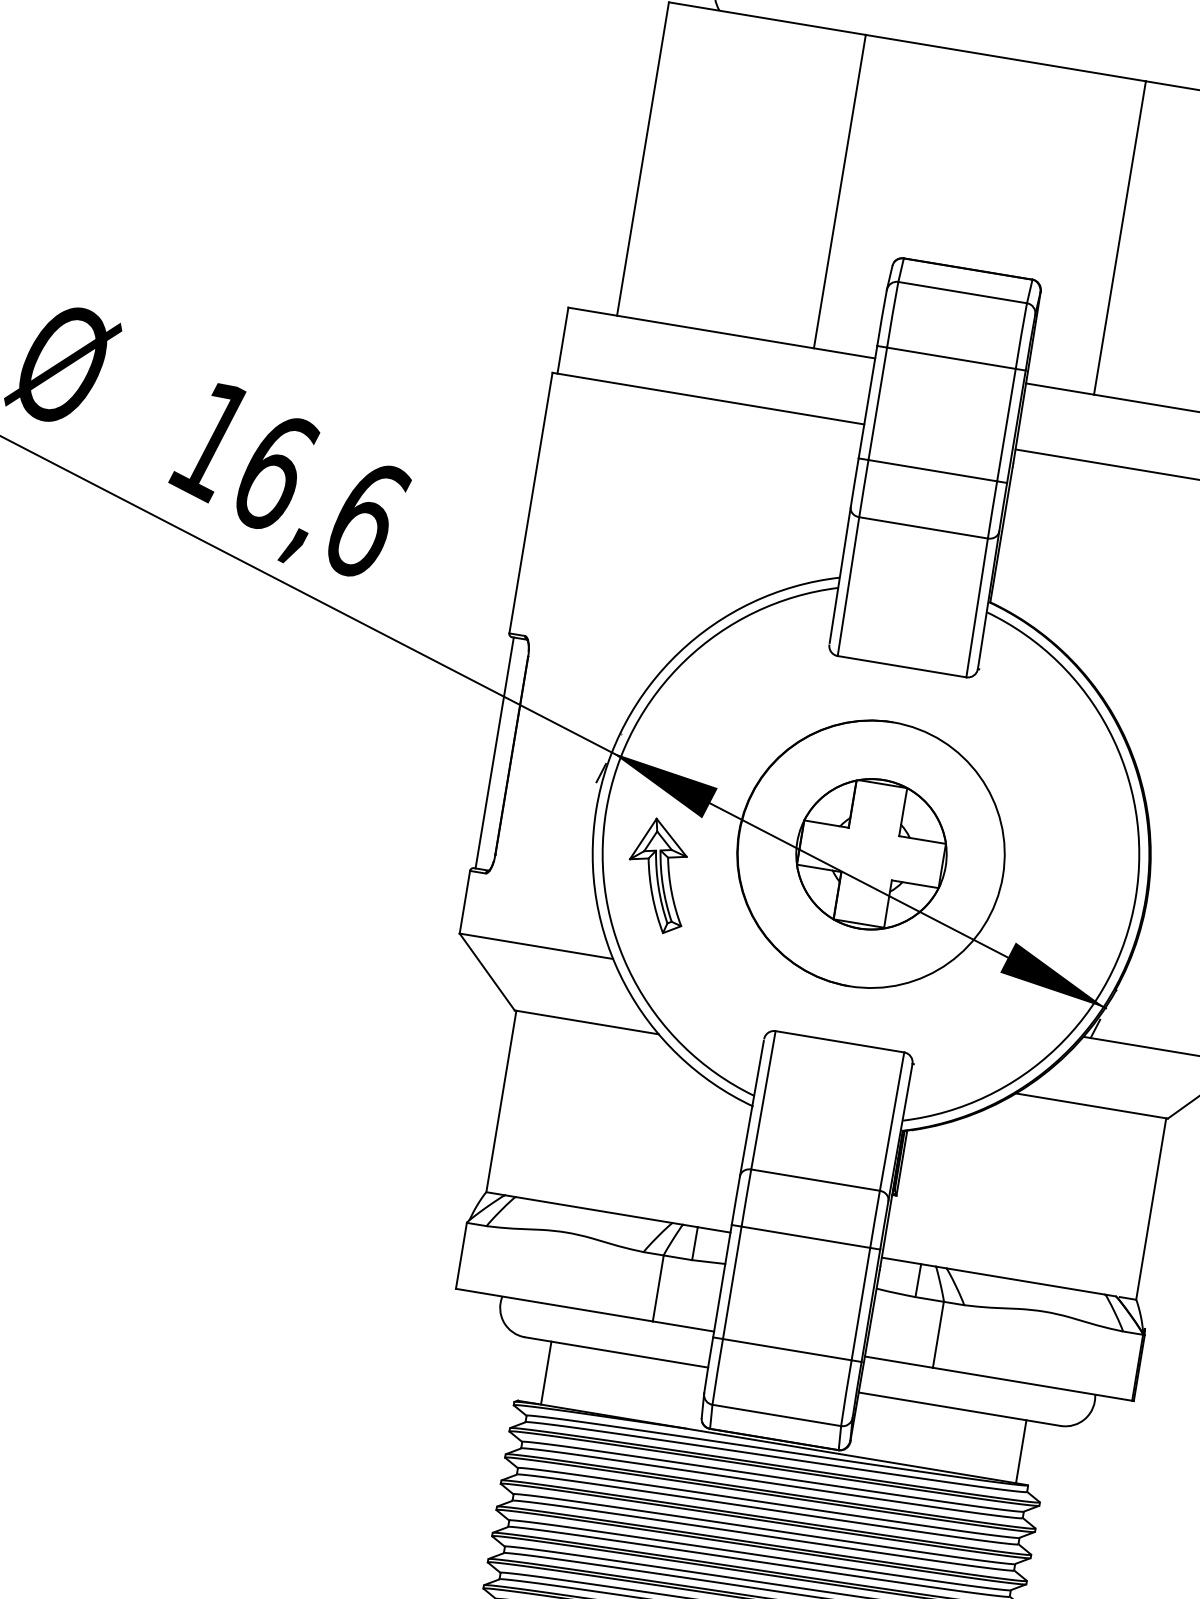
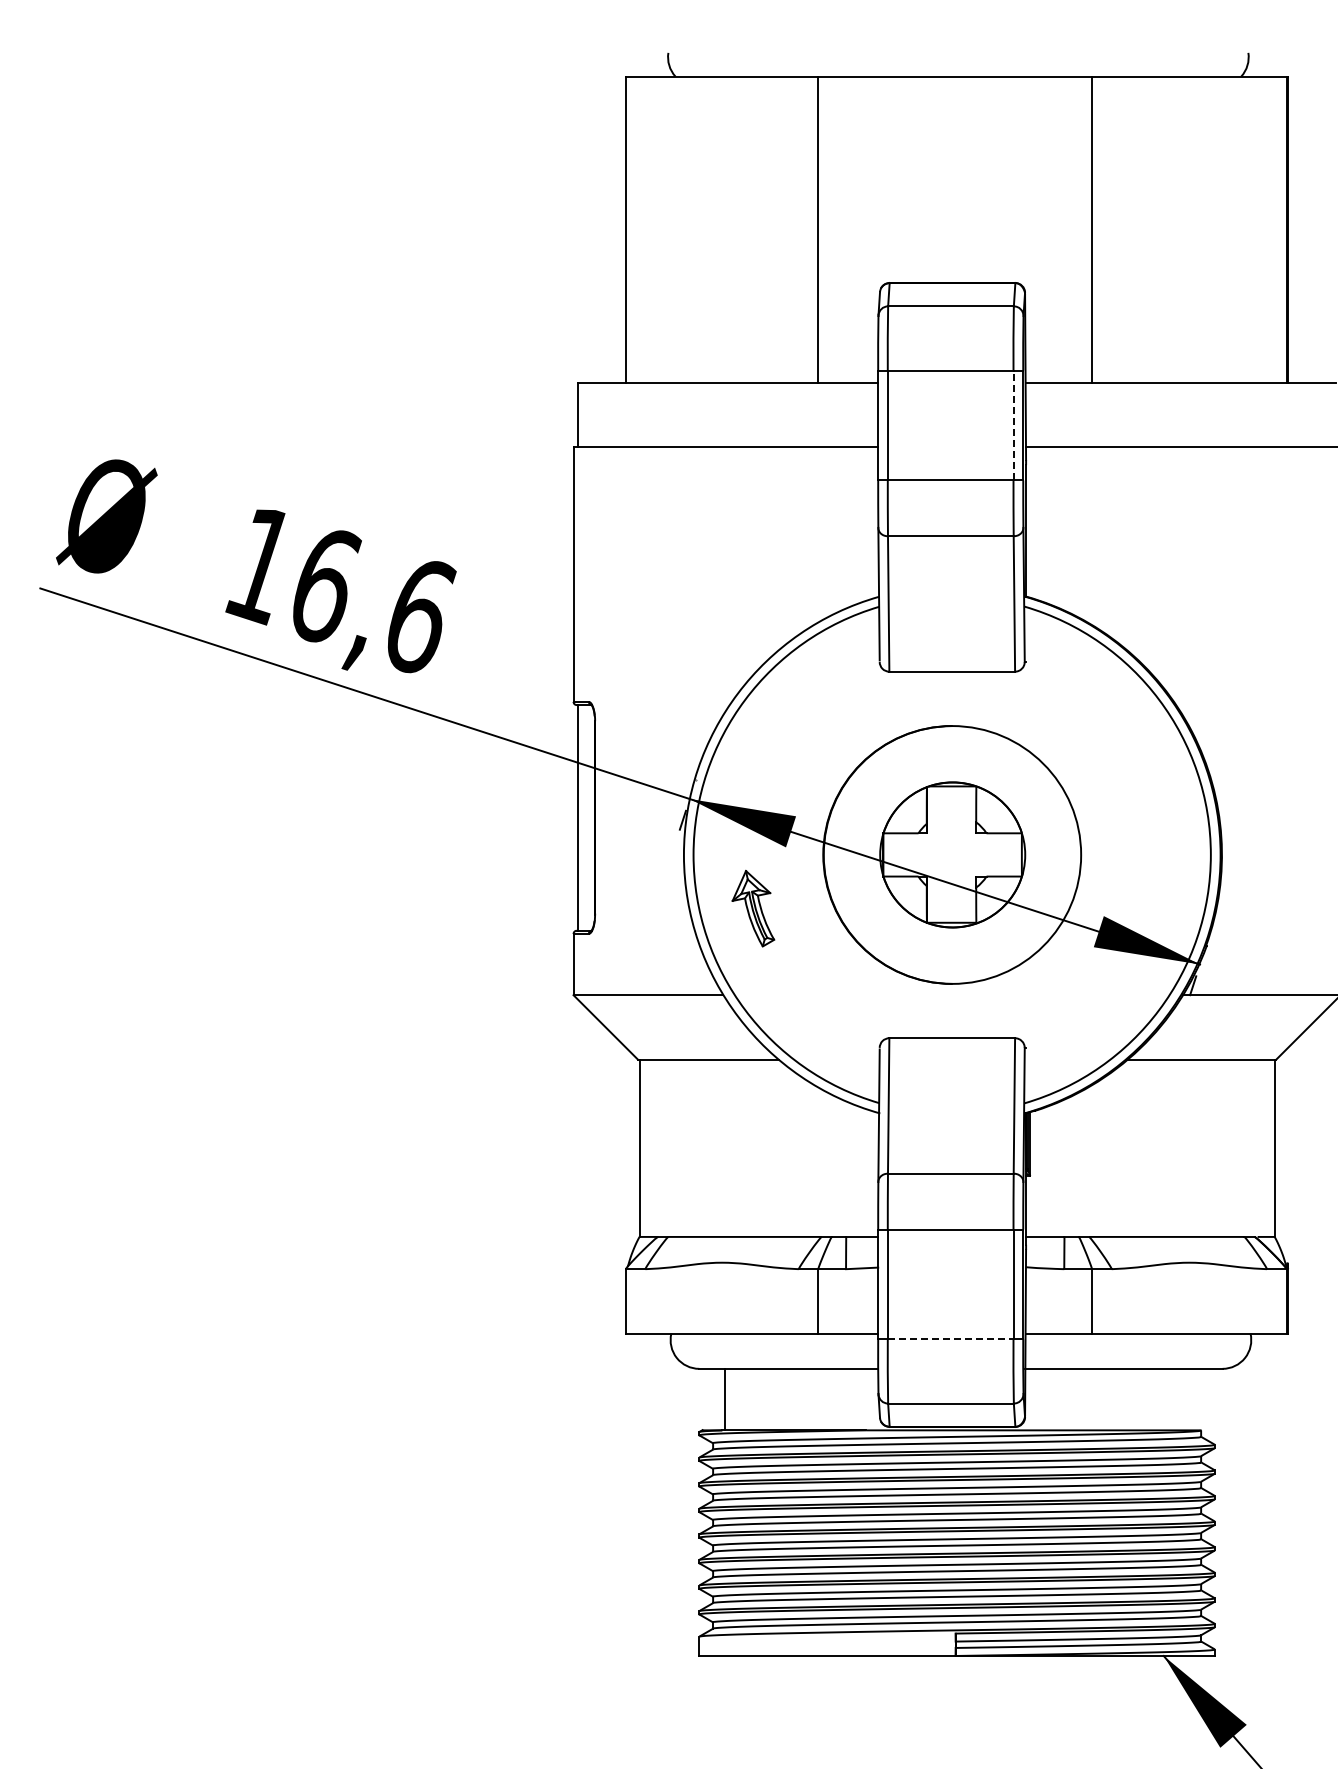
line: (1006, 425) -> (1013, 425), solid -> dashed
part: (658, 875) -> (753, 908), size x0.7
line: (787, 1349) -> (950, 1339), solid -> dashed
line: (1021, 1451) -> (1189, 1399), removed

